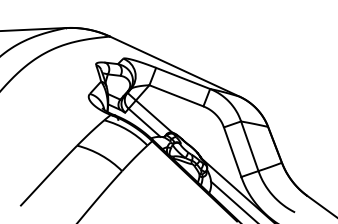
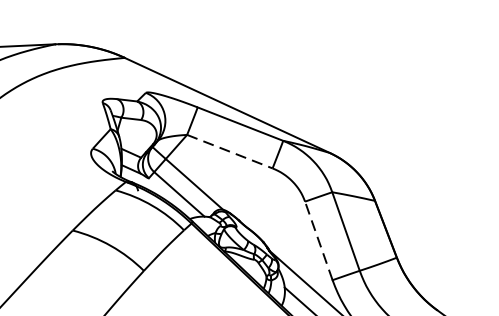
line: (176, 95) -> (229, 151), solid -> dashed
line: (232, 151) -> (318, 239), solid -> dashed

